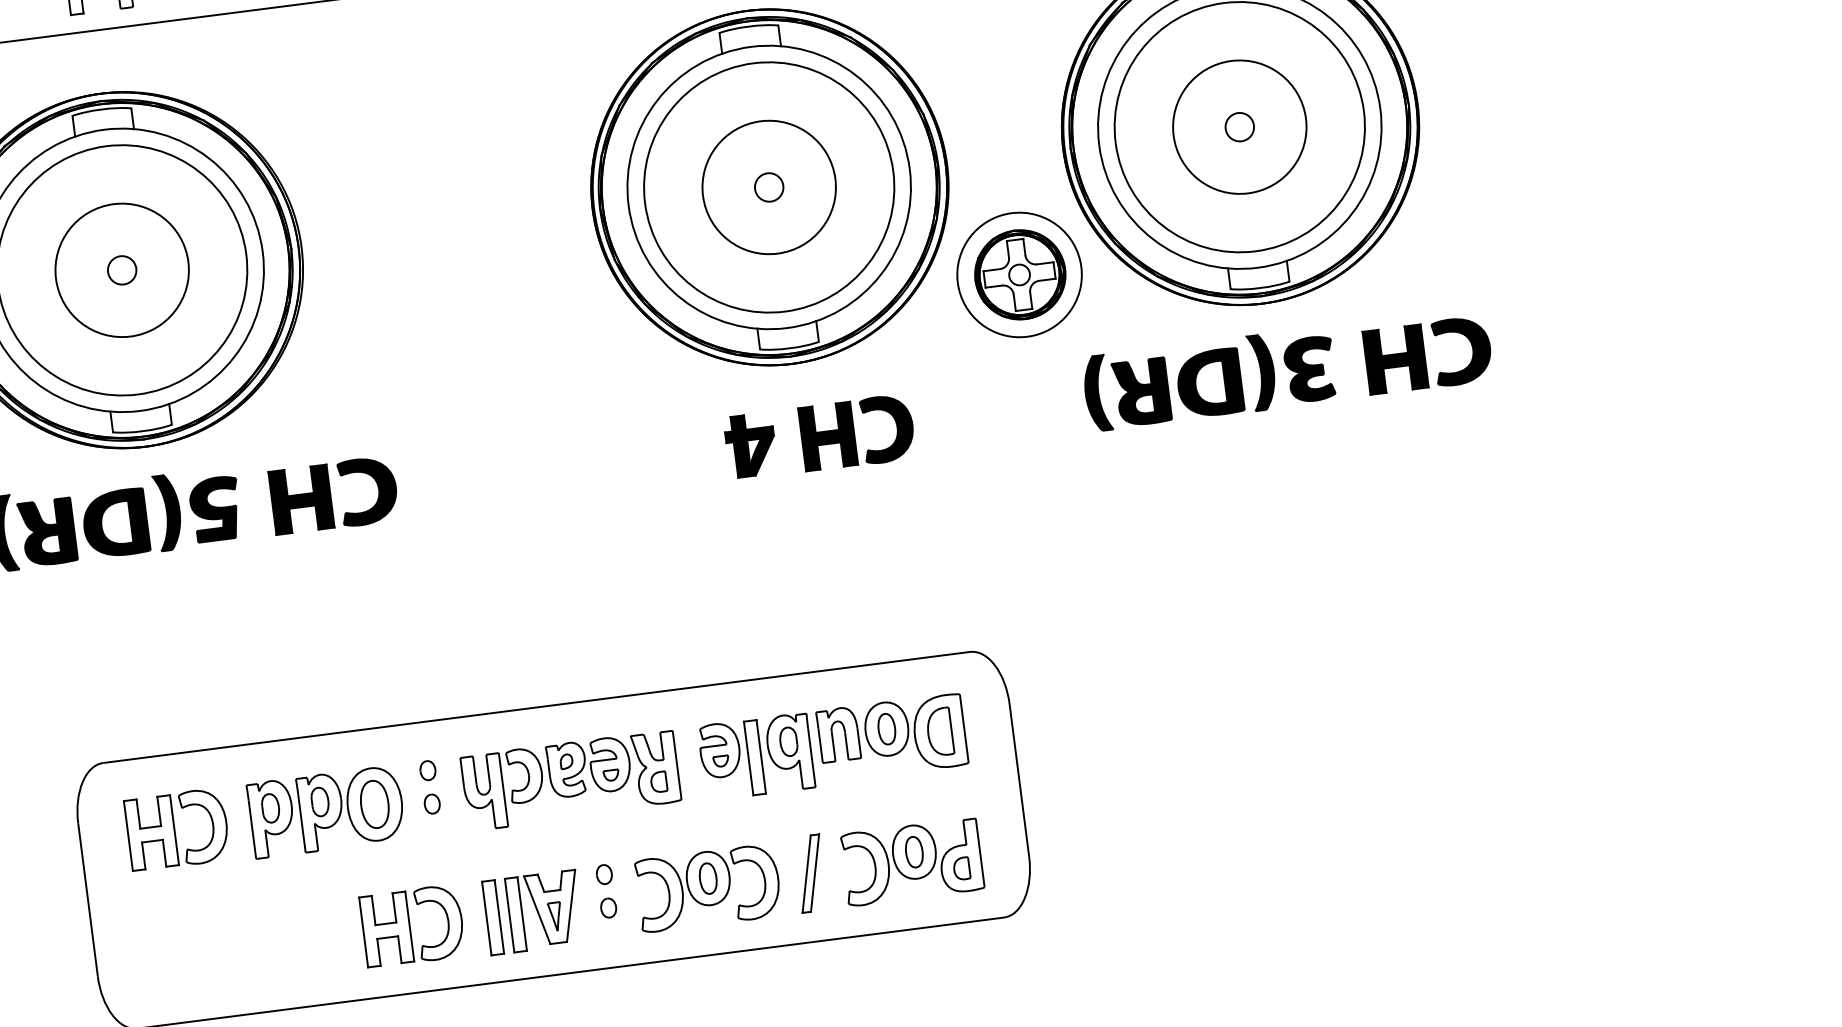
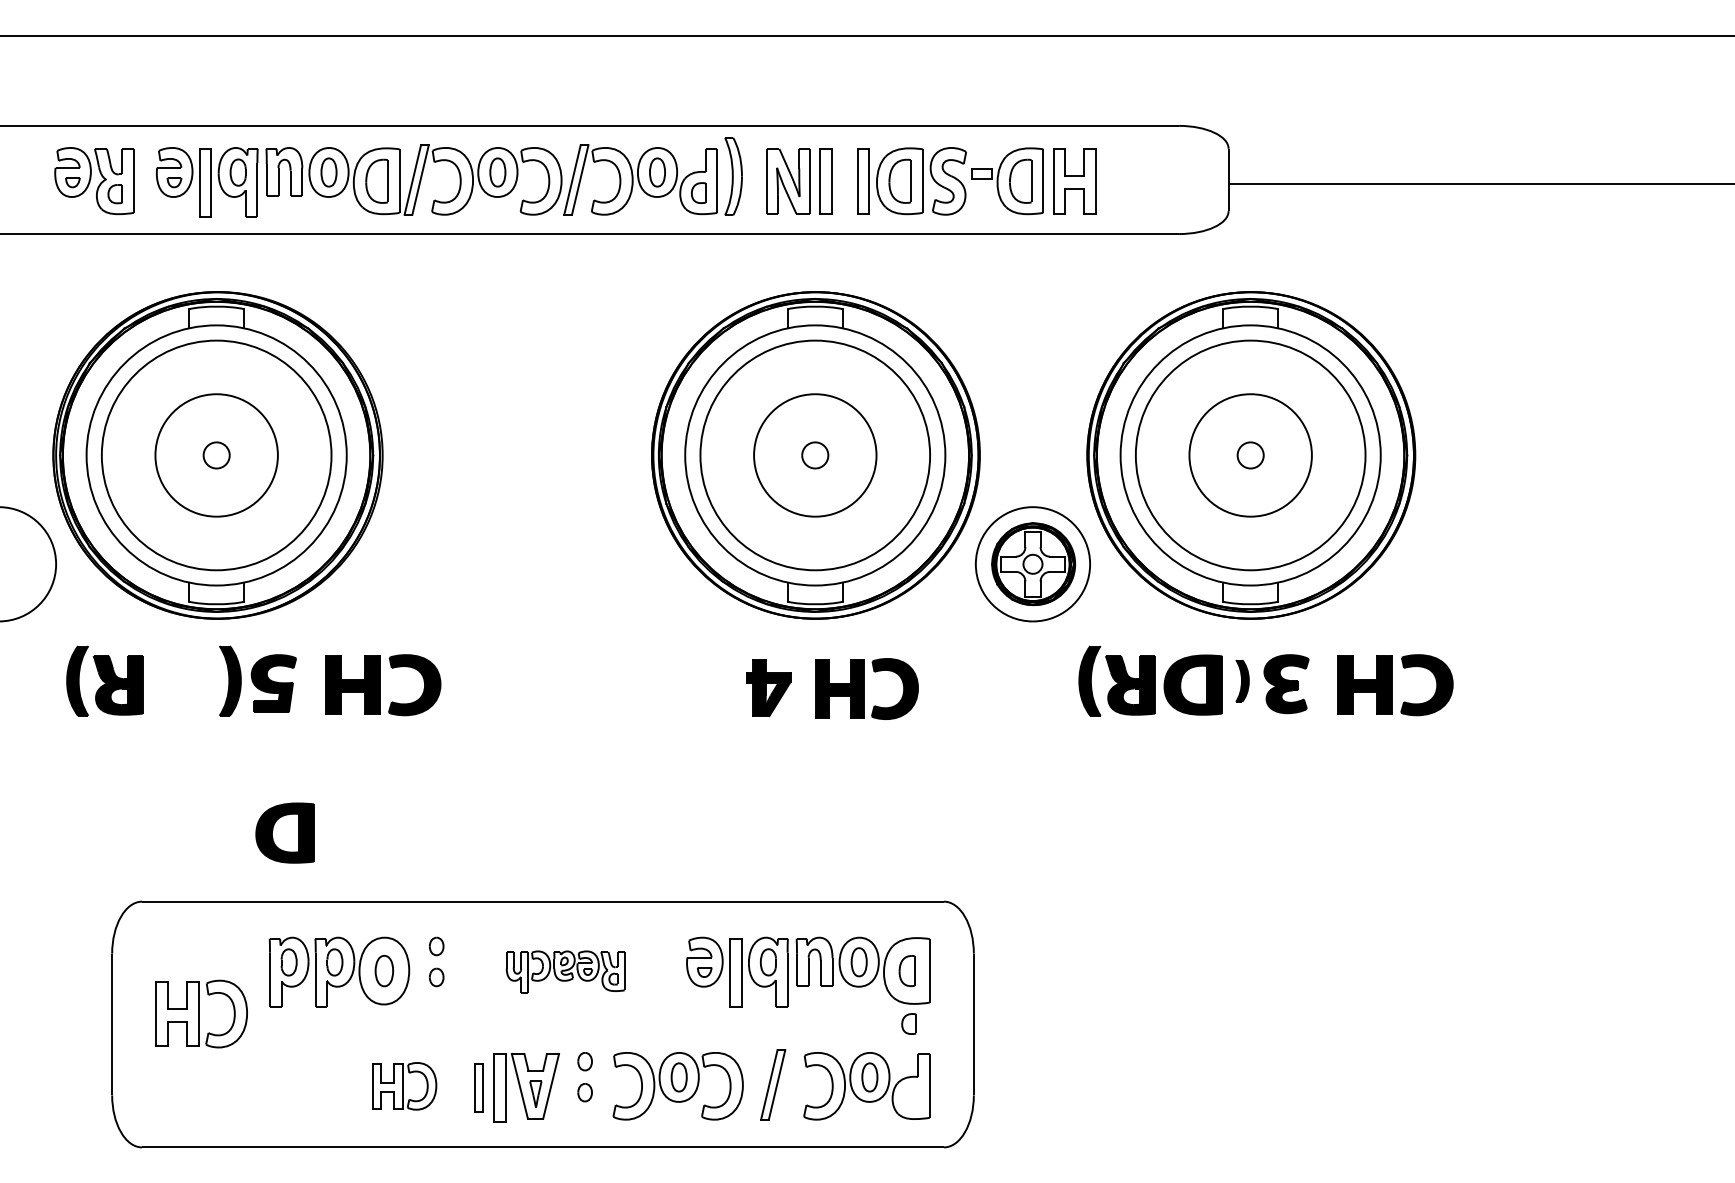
part: (1262, 371) -> (1242, 680), size x0.6
part: (114, 522) -> (284, 832), moved
part: (939, 731) -> (906, 970), size x0.7
part: (570, 779) -> (565, 971), size x0.6
part: (374, 803) -> (384, 970), size x0.7
part: (177, 829) -> (201, 1013), moved
part: (961, 868) -> (908, 1023), moved
part: (492, 917) -> (478, 1087), size x0.7
part: (412, 926) -> (404, 1086), size x0.7

